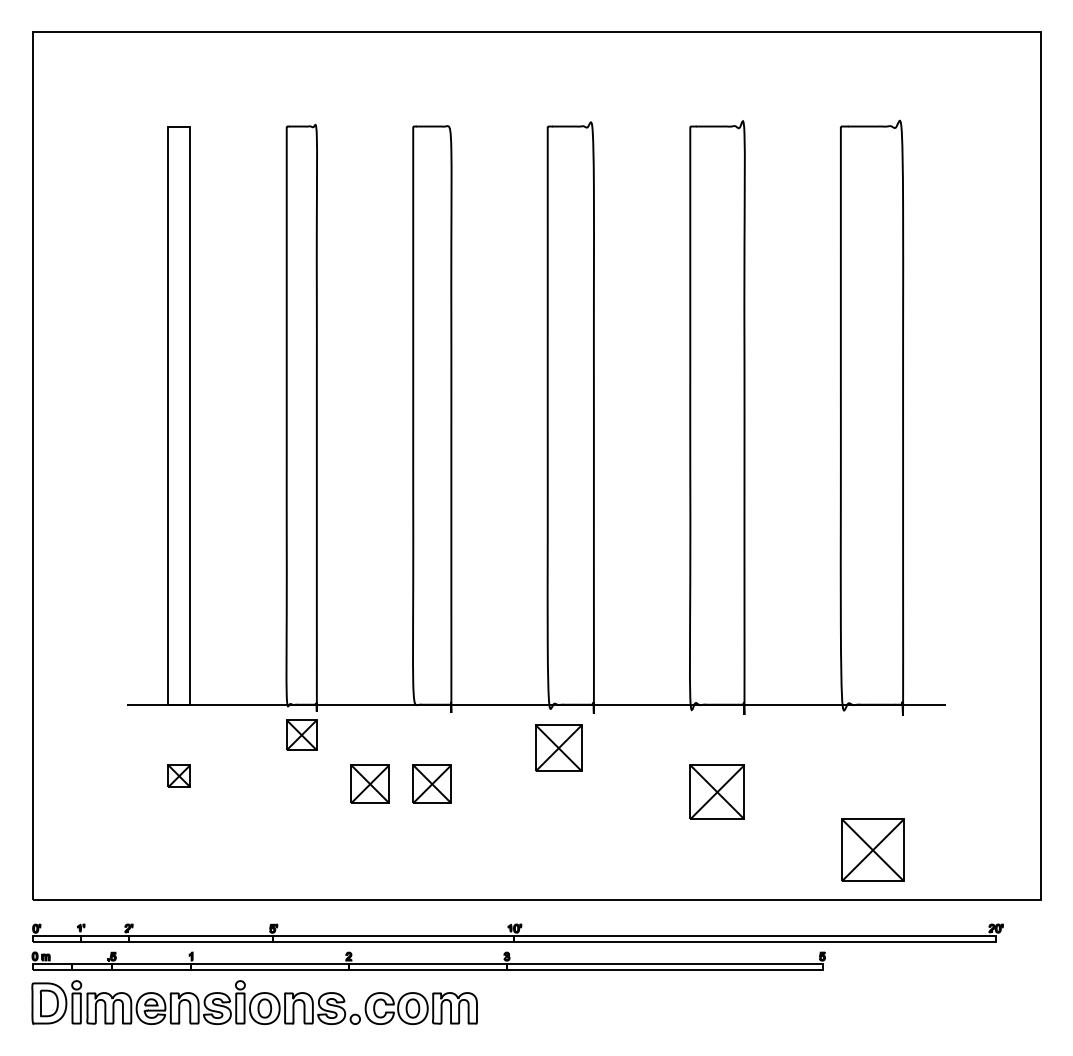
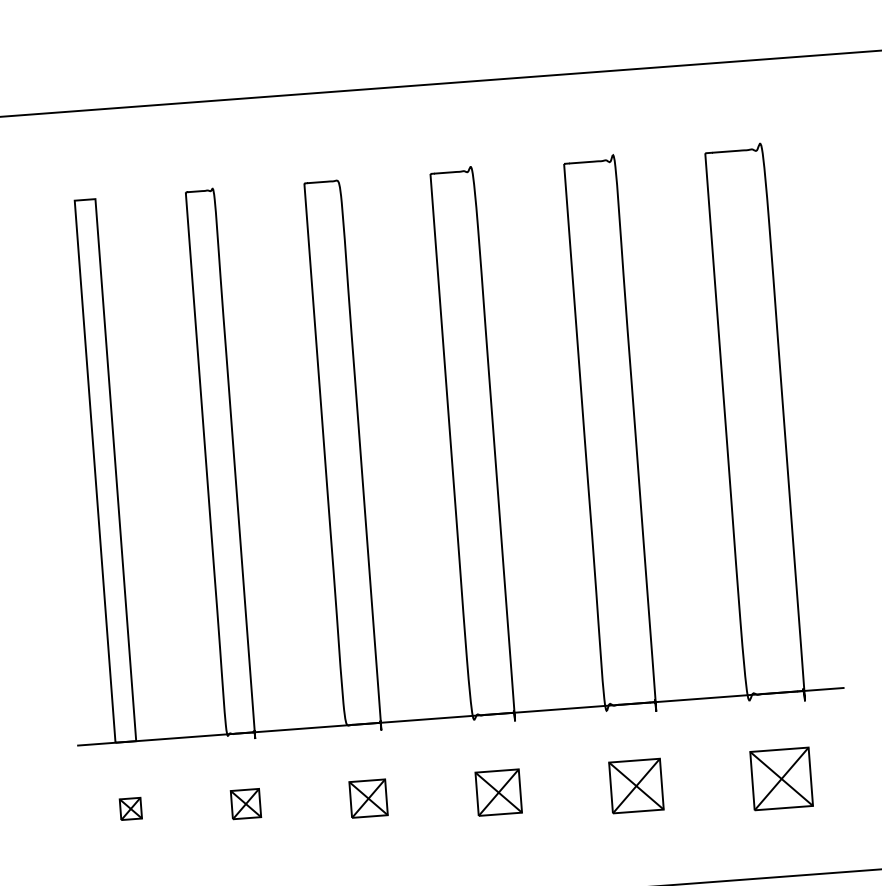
part: (301, 734) -> (245, 803), moved
part: (558, 747) -> (498, 791), moved
part: (369, 783) -> (309, 802), removed
part: (872, 849) -> (781, 778), moved

